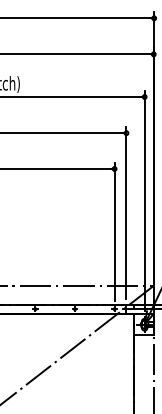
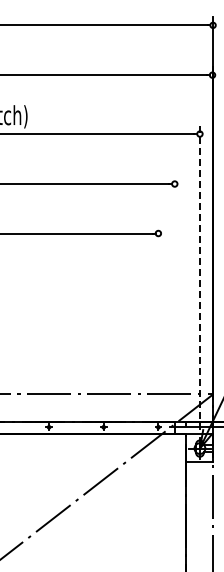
line: (144, 200) -> (199, 277), solid -> dashed
line: (126, 213) -> (174, 294), removed
line: (114, 231) -> (158, 320), removed

